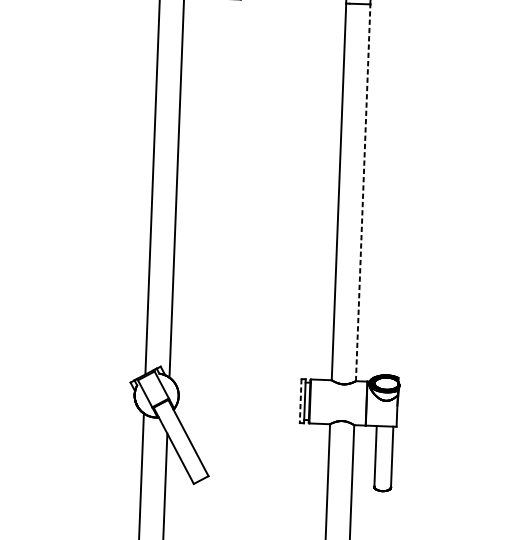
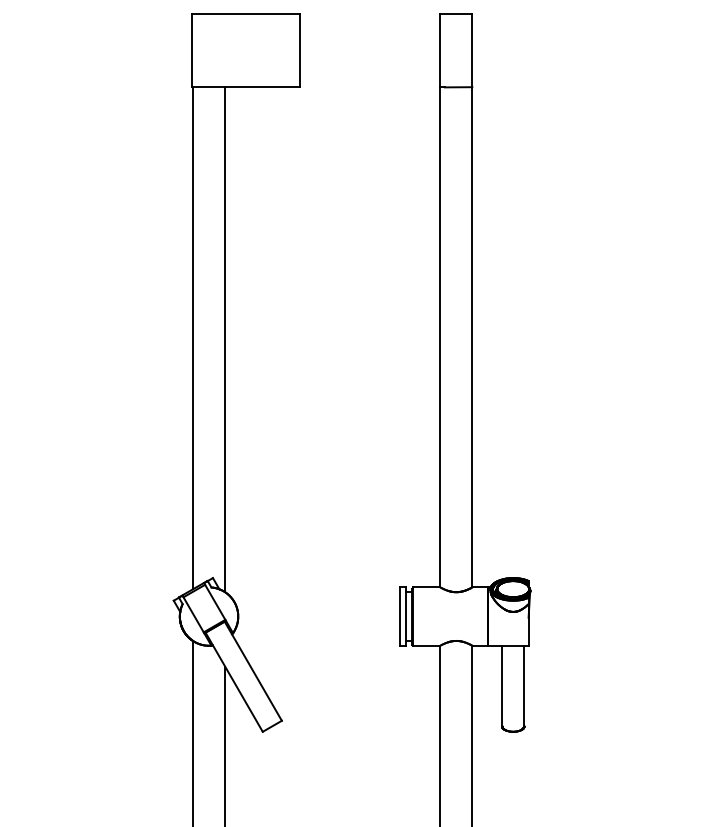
line: (363, 192) -> (472, 336), dashed -> solid
line: (300, 401) -> (400, 617), dashed -> solid

